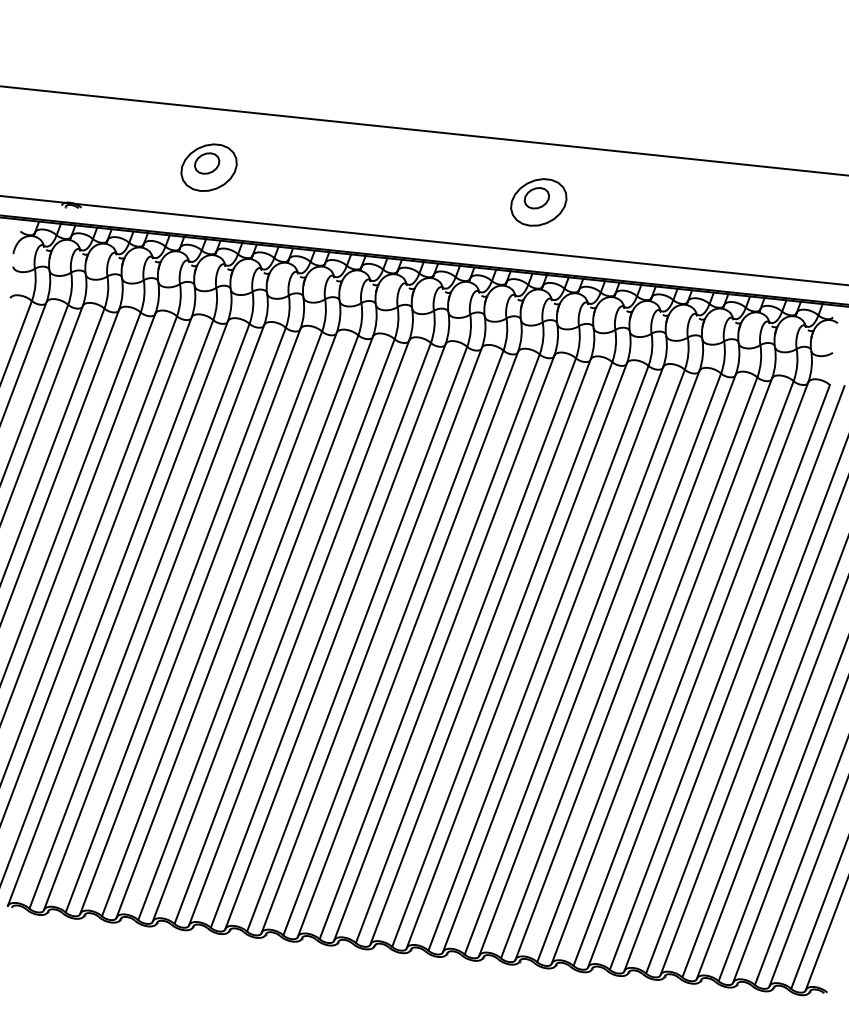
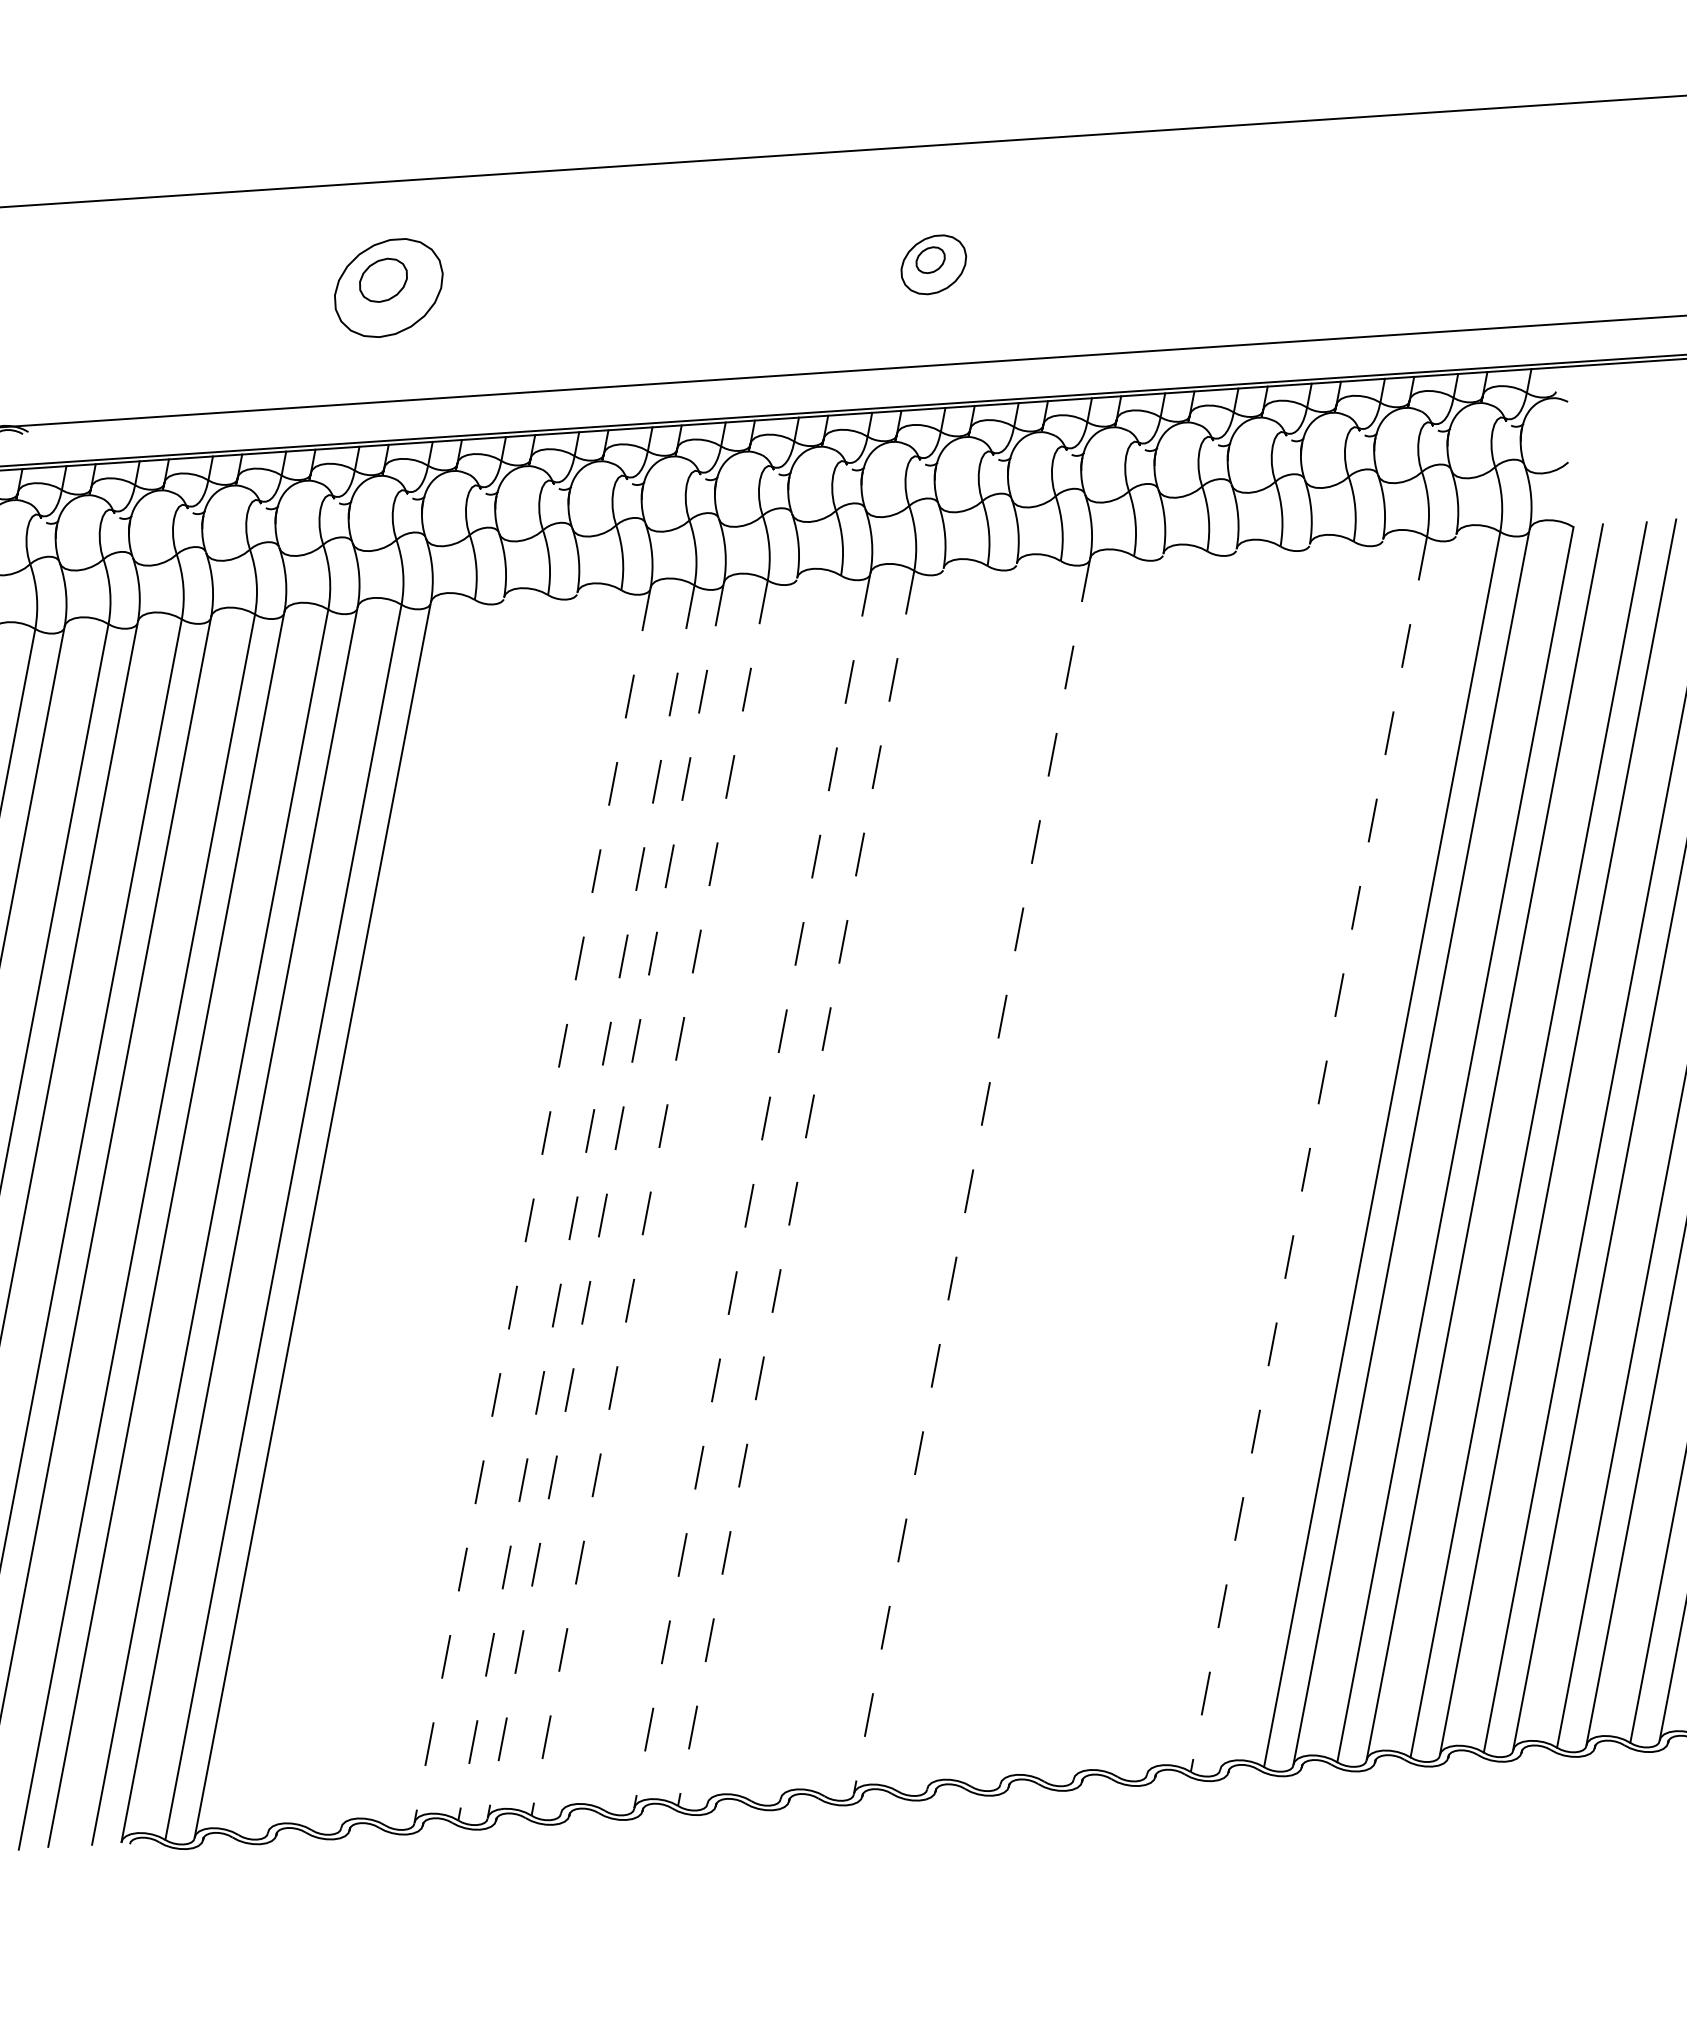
part: (208, 167) -> (387, 287), moved
part: (538, 202) -> (933, 264), size x0.6
line: (175, 619) -> (355, 1216), removed
line: (190, 620) -> (386, 1213), removed
line: (212, 623) -> (430, 1211), removed
line: (226, 624) -> (458, 1208), removed
line: (248, 627) -> (503, 1207), removed
line: (262, 629) -> (531, 1206), solid -> dashed
line: (284, 632) -> (576, 1204), solid -> dashed
line: (299, 633) -> (606, 1201), solid -> dashed
line: (320, 635) -> (648, 1198), solid -> dashed
line: (335, 636) -> (679, 1195), removed
line: (357, 638) -> (723, 1191), removed
line: (371, 640) -> (751, 1190), solid -> dashed
line: (393, 643) -> (796, 1189), solid -> dashed
line: (408, 643) -> (826, 1184), removed
line: (429, 646) -> (868, 1182), removed
line: (444, 647) -> (899, 1179), removed
line: (465, 650) -> (941, 1178), removed
line: (480, 652) -> (972, 1177), solid -> dashed
line: (502, 654) -> (1016, 1173), removed
line: (516, 655) -> (1044, 1170), removed
line: (538, 657) -> (1088, 1167), removed
line: (553, 659) -> (1119, 1166), removed
line: (574, 661) -> (1161, 1163), removed
line: (589, 662) -> (1191, 1159), removed
line: (611, 665) -> (1236, 1158), removed
line: (625, 666) -> (1264, 1155), removed
line: (647, 670) -> (1309, 1155), solid -> dashed
line: (661, 670) -> (1337, 1151), removed

